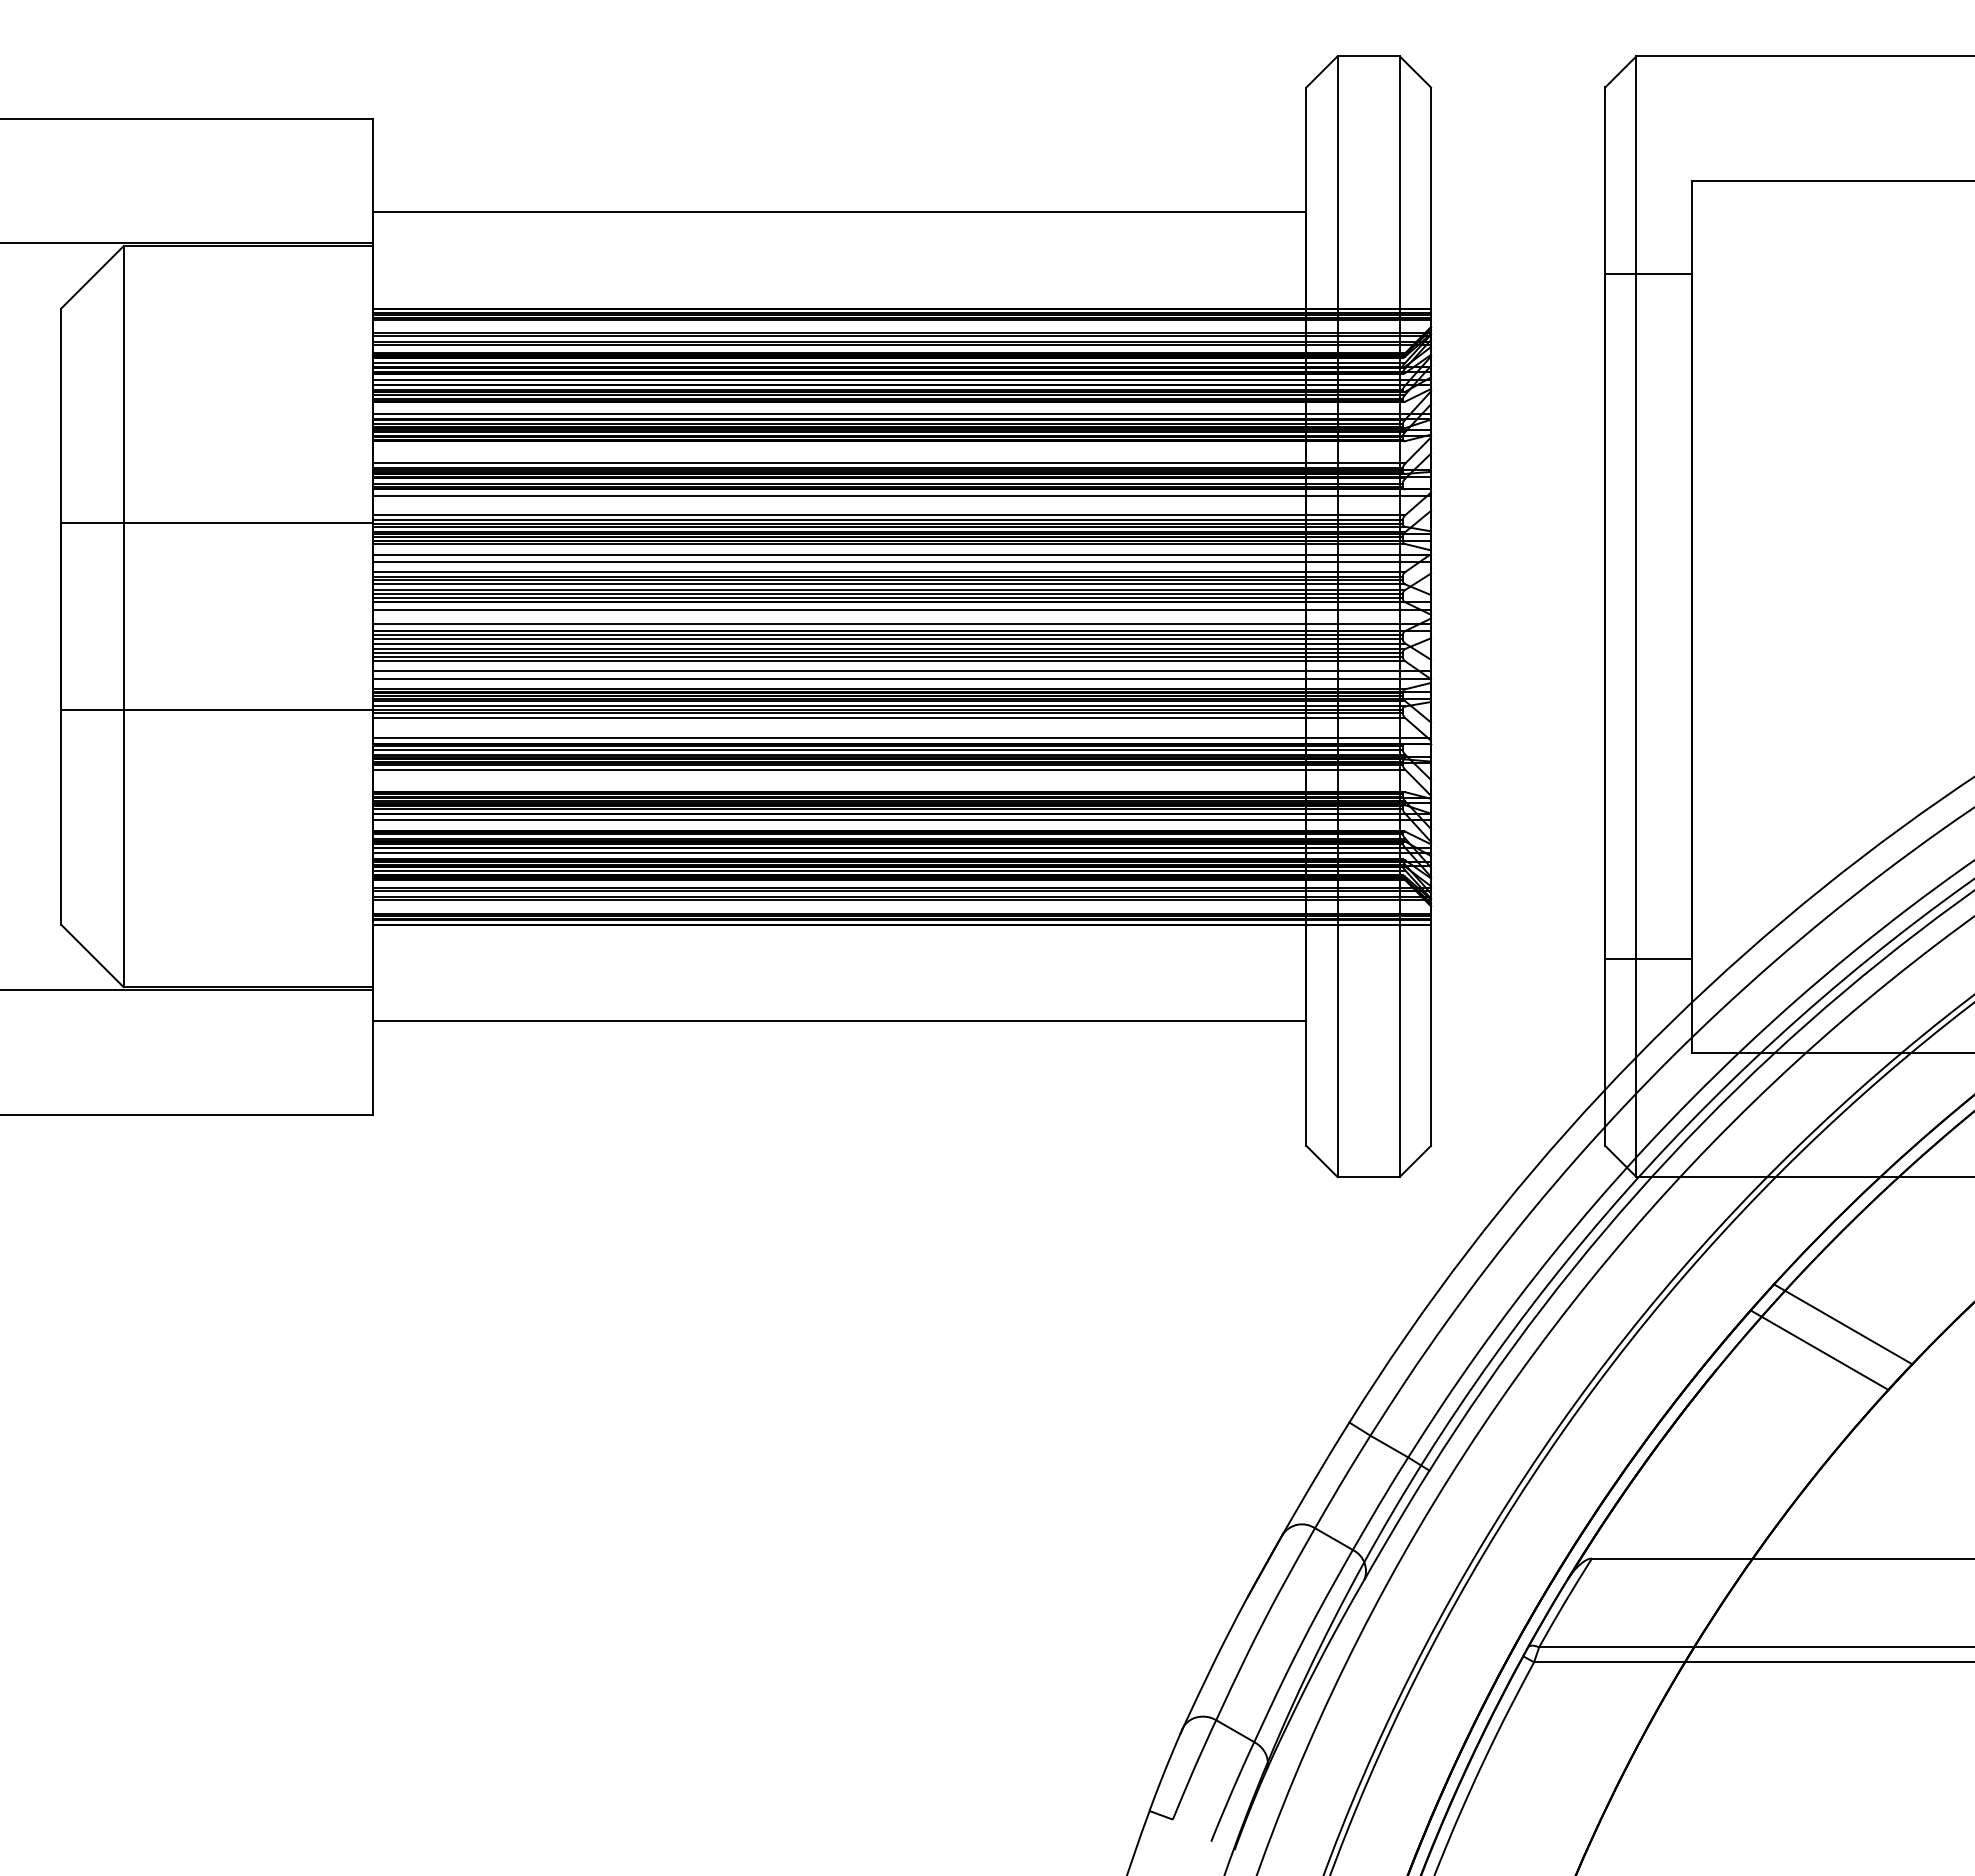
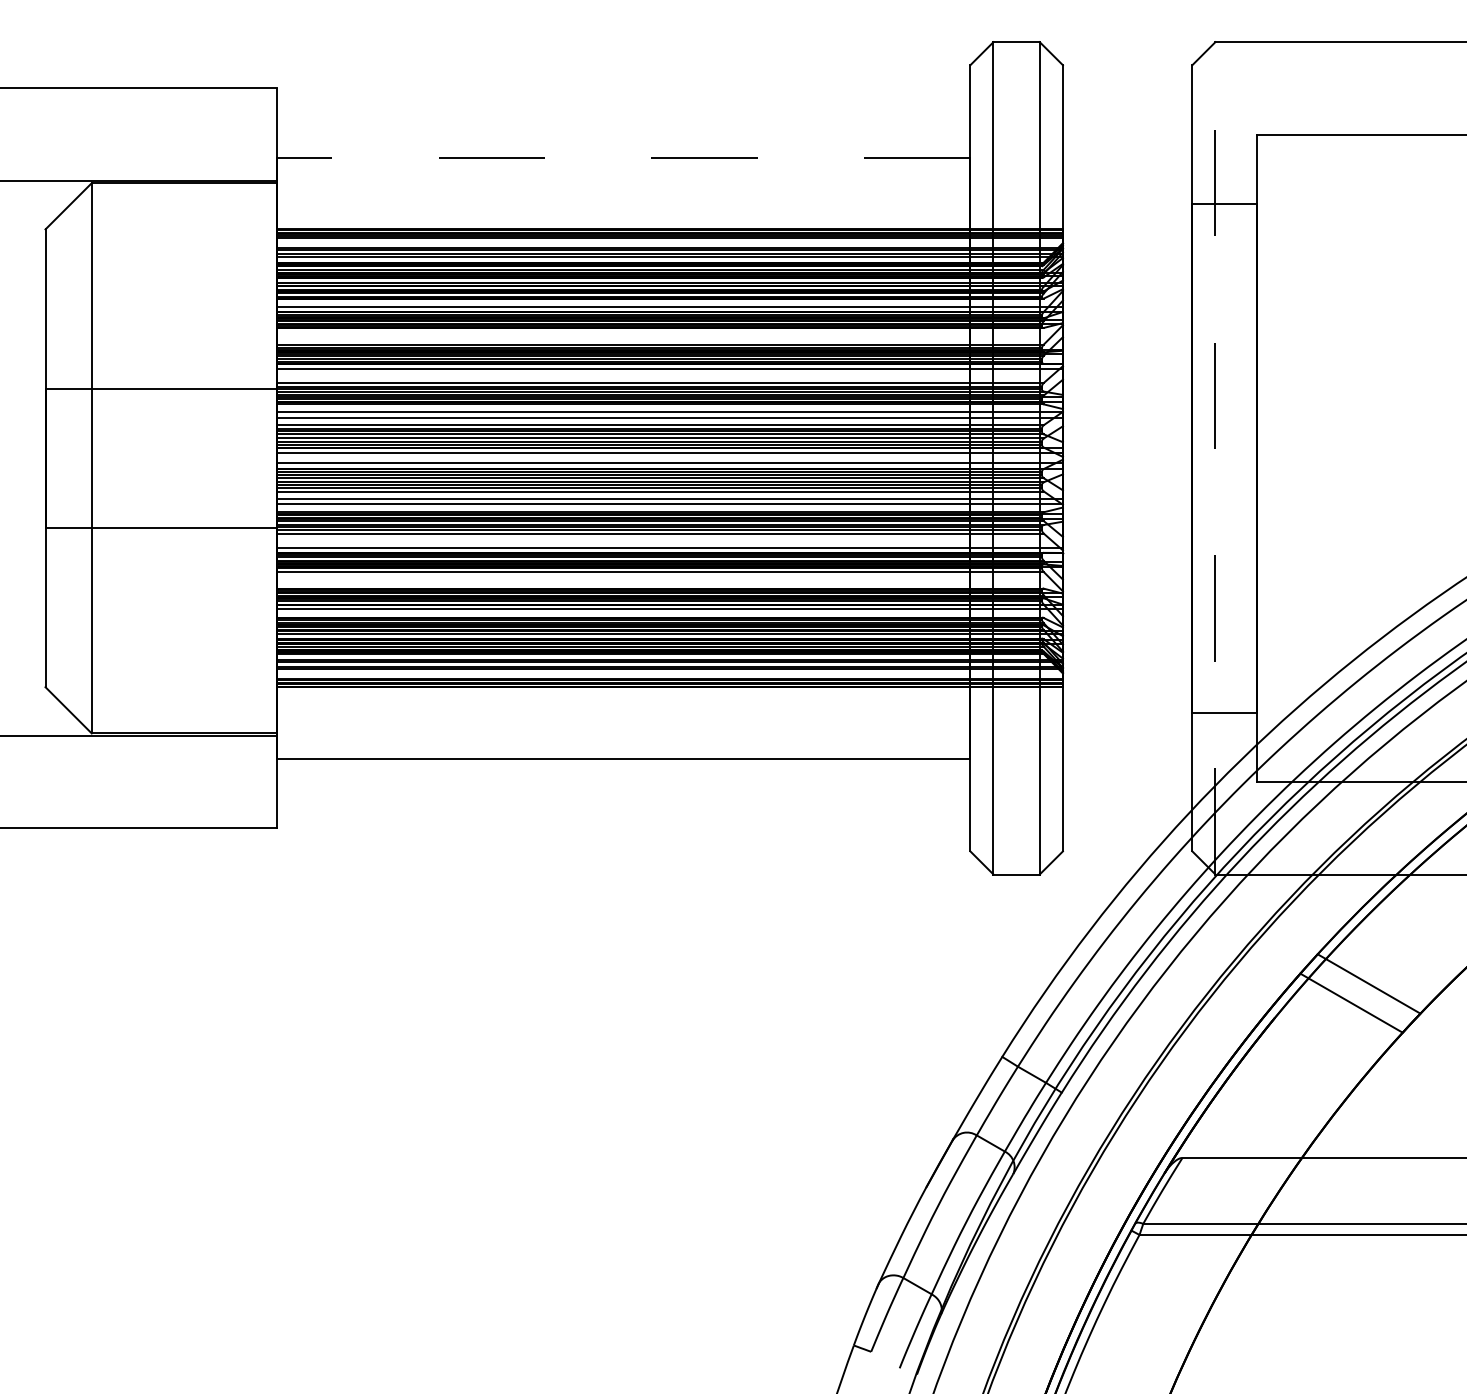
line: (839, 212) -> (623, 158), solid -> dashed
line: (1636, 616) -> (1215, 458), solid -> dashed

